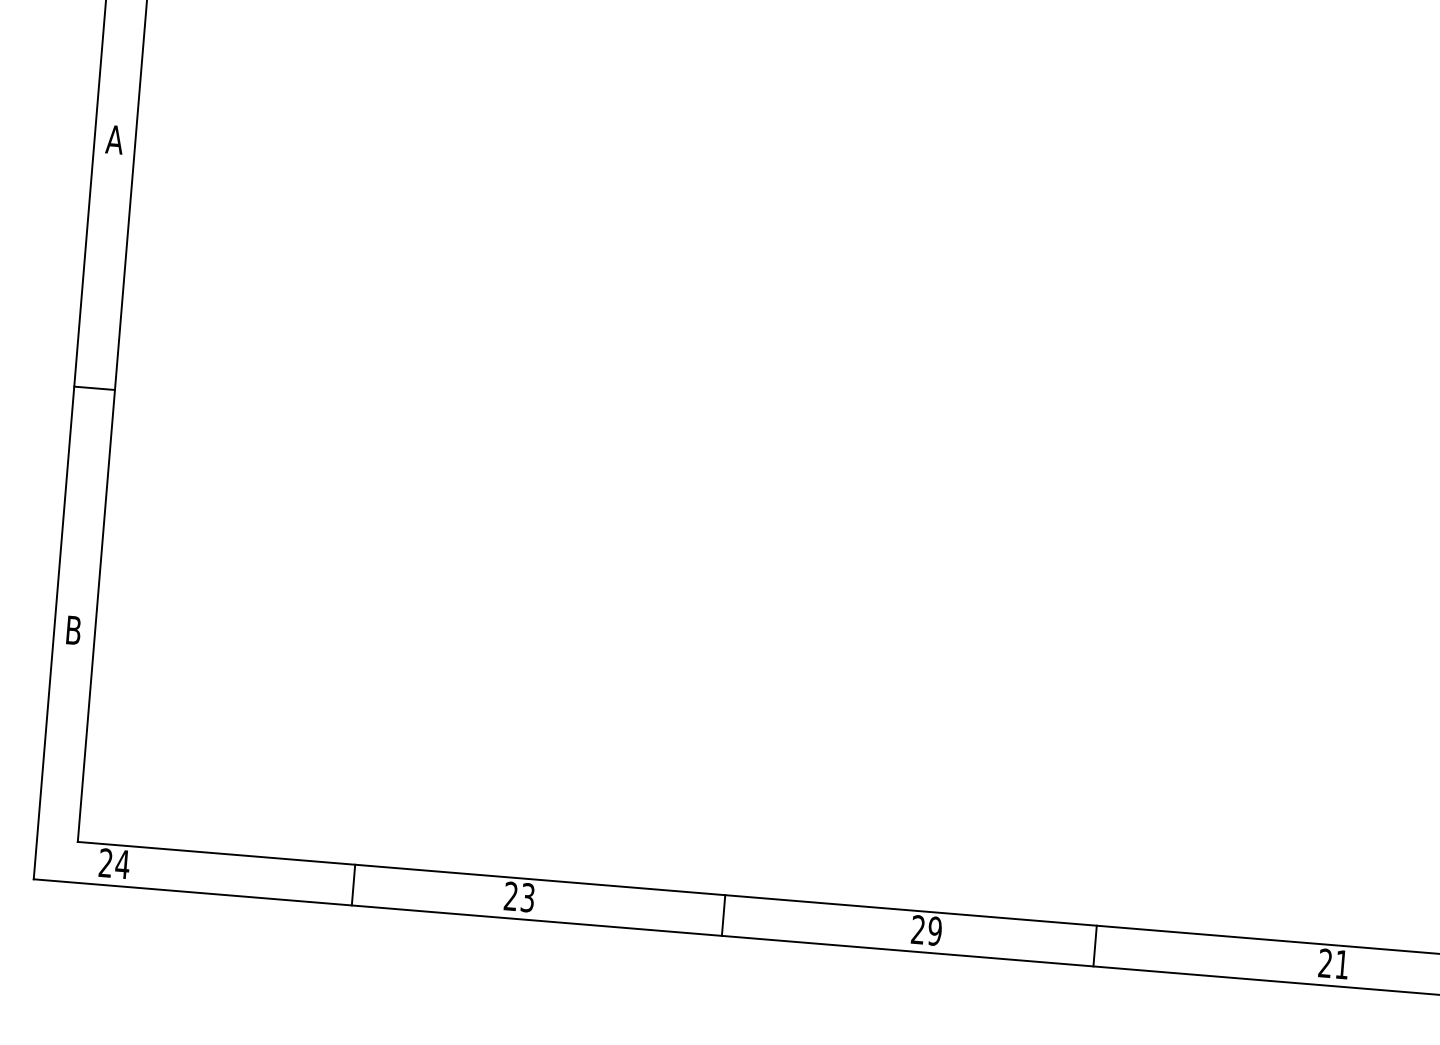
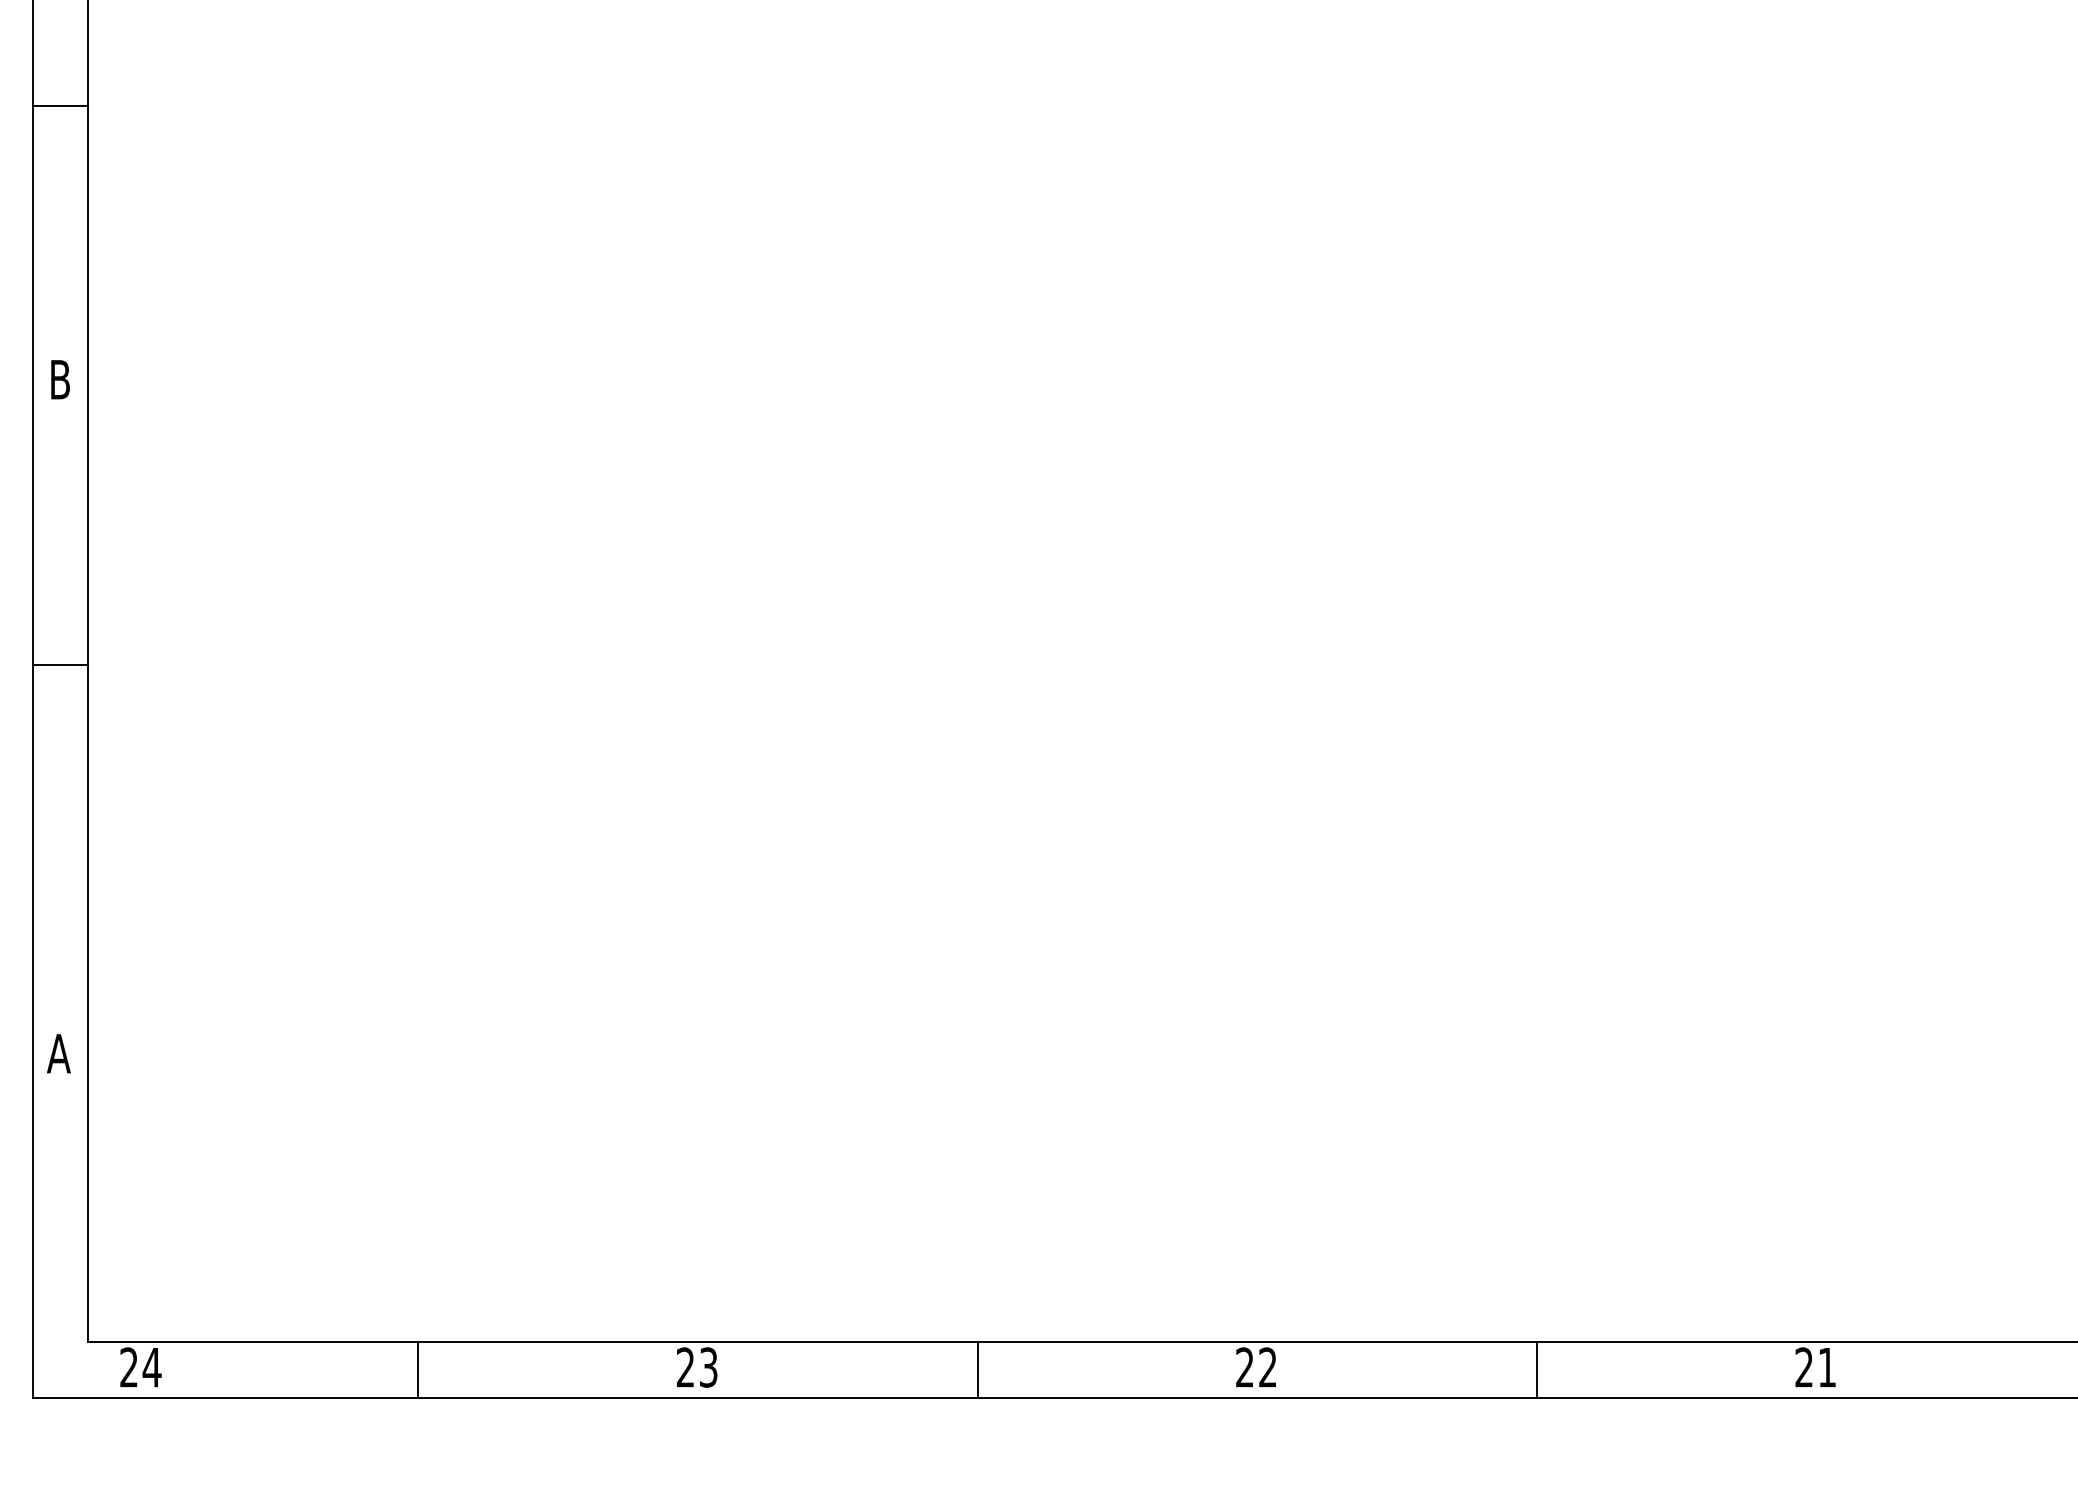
text: (114, 139) -> (59, 379), A -> B
line: (94, 388) -> (60, 665), moved
text: (73, 630) -> (58, 1053), B -> A
line: (353, 884) -> (418, 1369), moved
text: (934, 931) -> (1267, 1367), 29 -> 22
line: (1095, 945) -> (1537, 1369), moved

